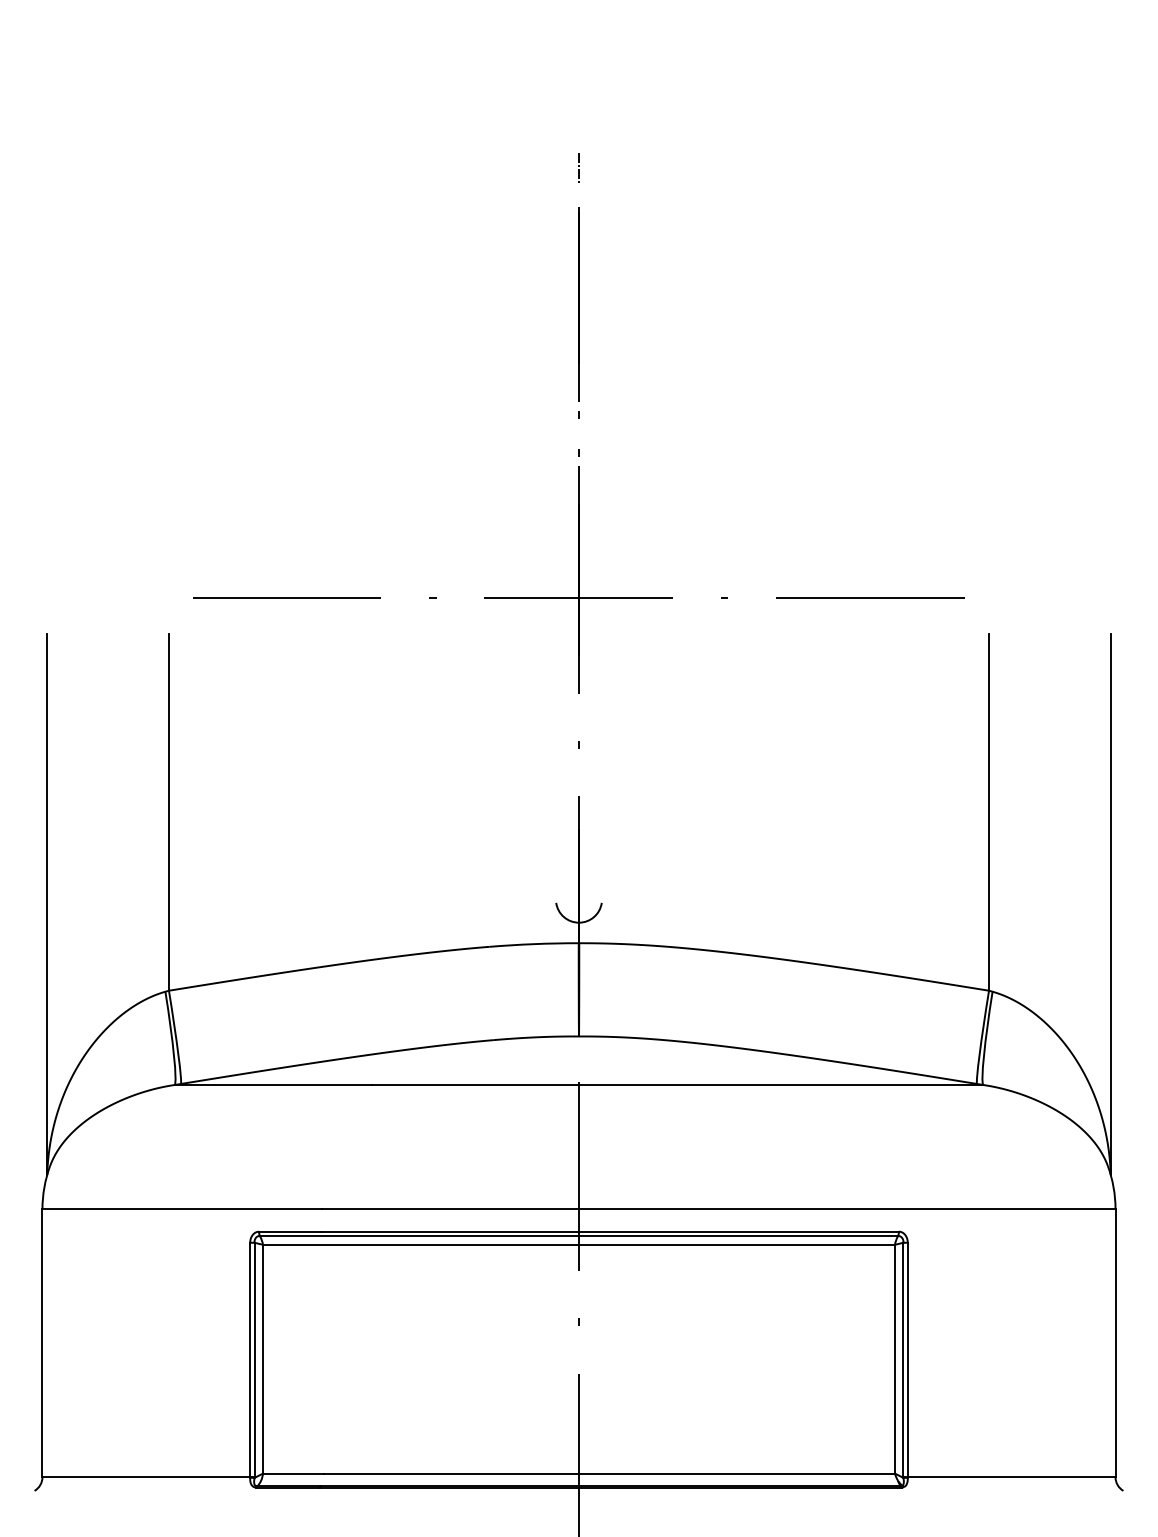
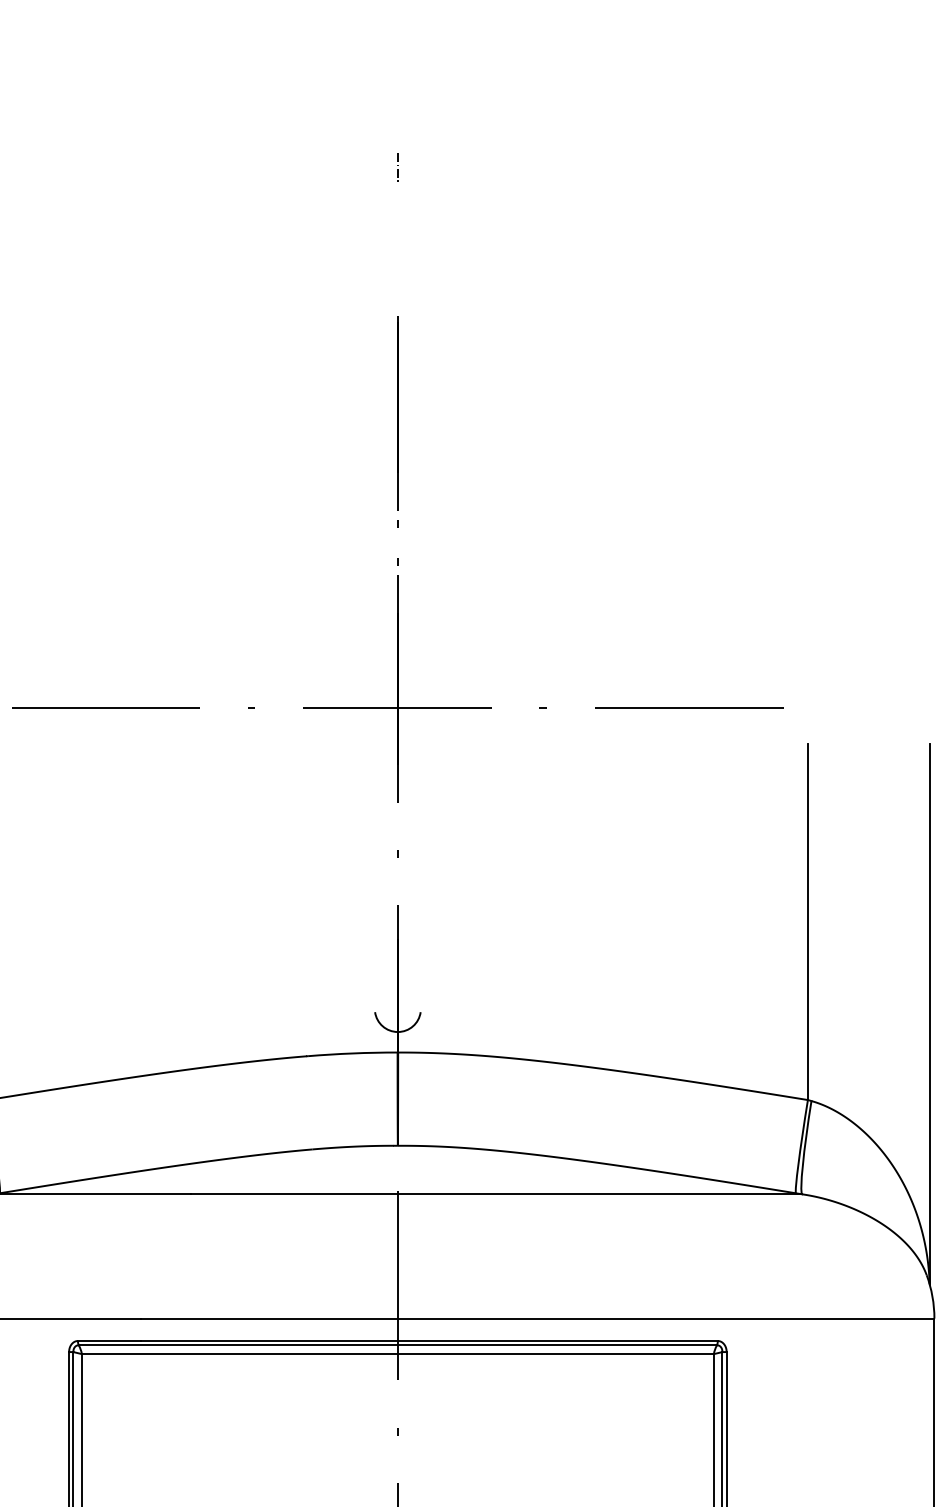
line: (578, 166) -> (397, 165), moved

